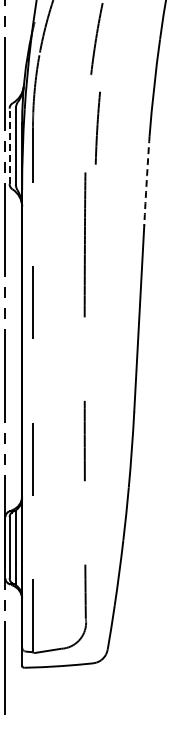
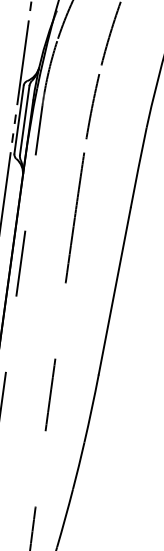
line: (97, 127) -> (92, 105), moved
line: (9, 146) -> (18, 119), dashed -> solid
arc: (146, 180) -> (138, 167), dashed -> solid

